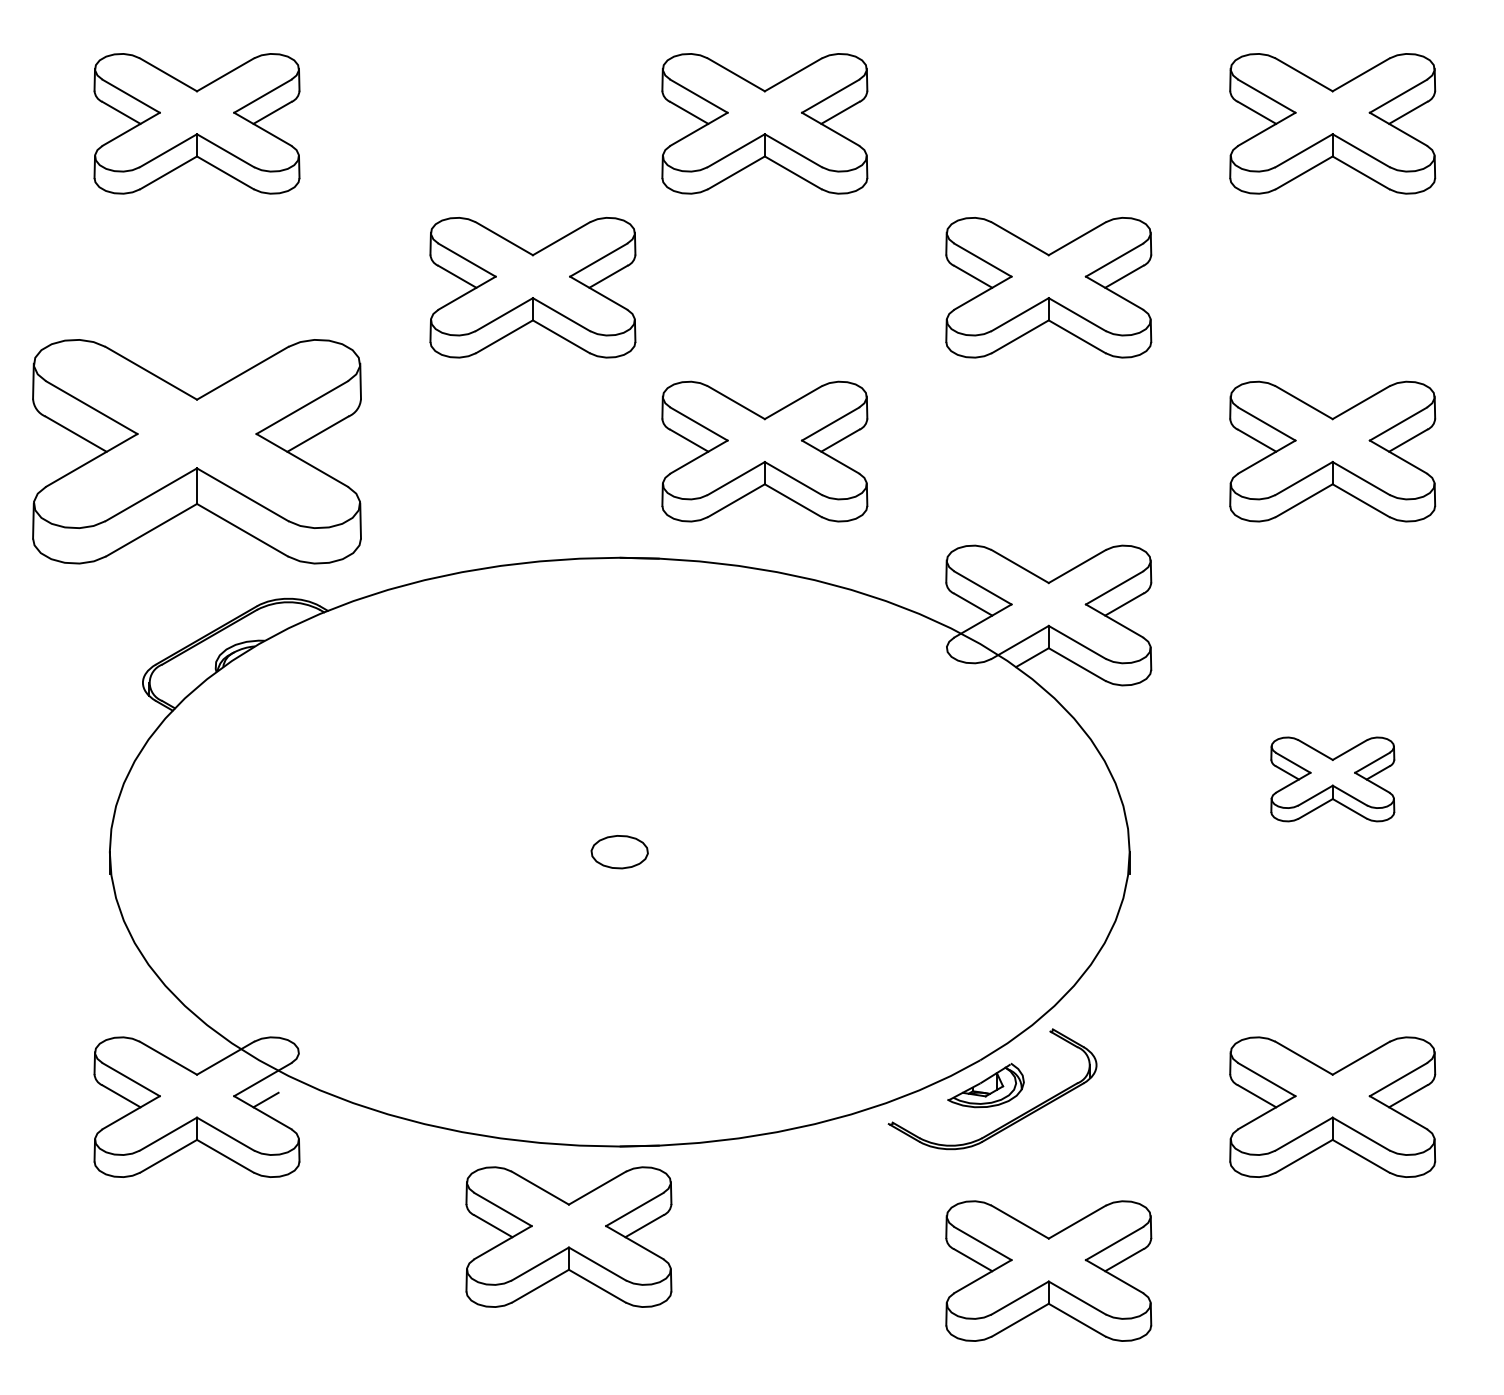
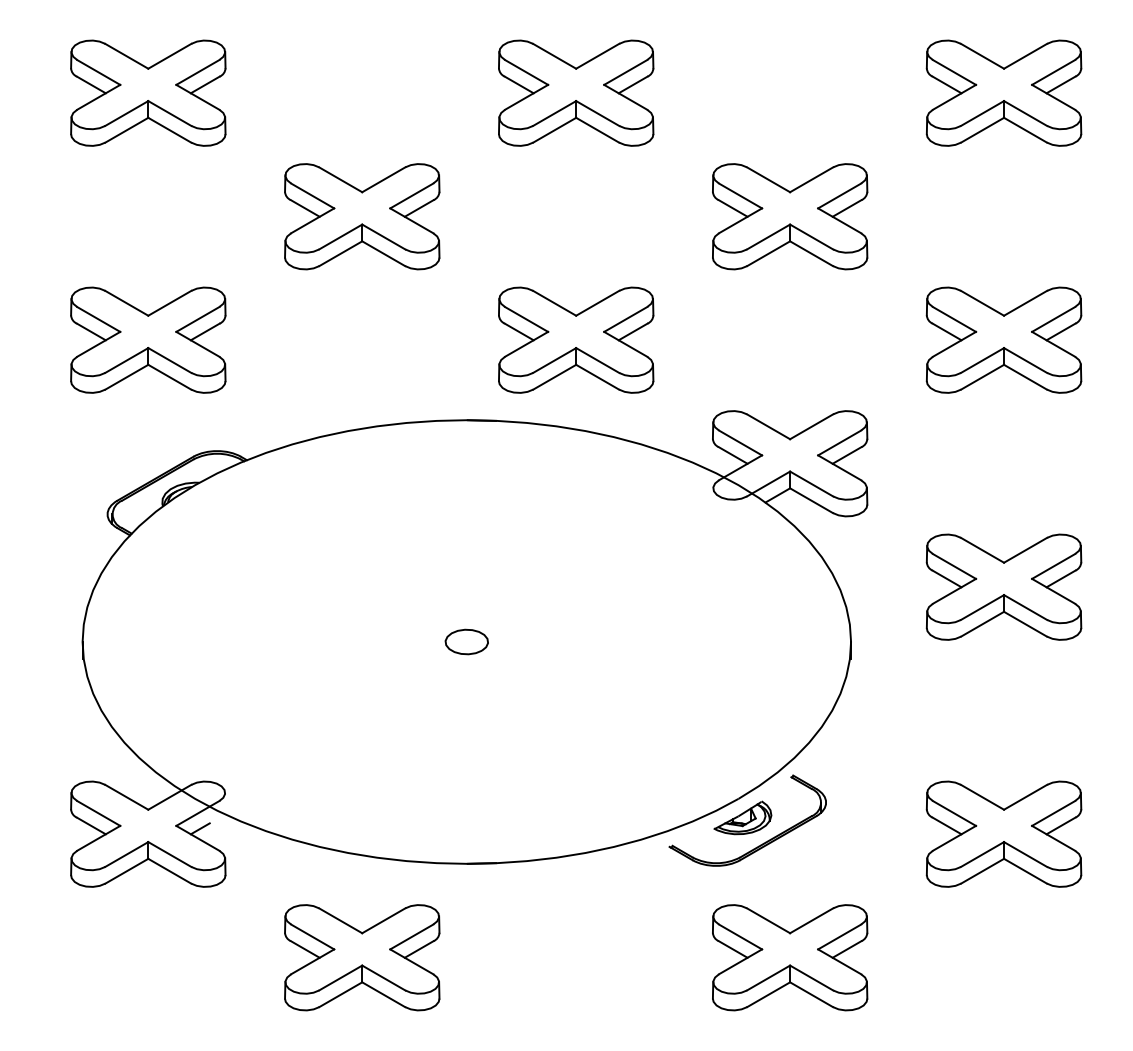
part: (532, 287) -> (361, 216), moved
part: (196, 451) -> (147, 340), size x0.62
part: (1332, 779) -> (1003, 587), size x1.67
part: (568, 1236) -> (361, 957), moved

